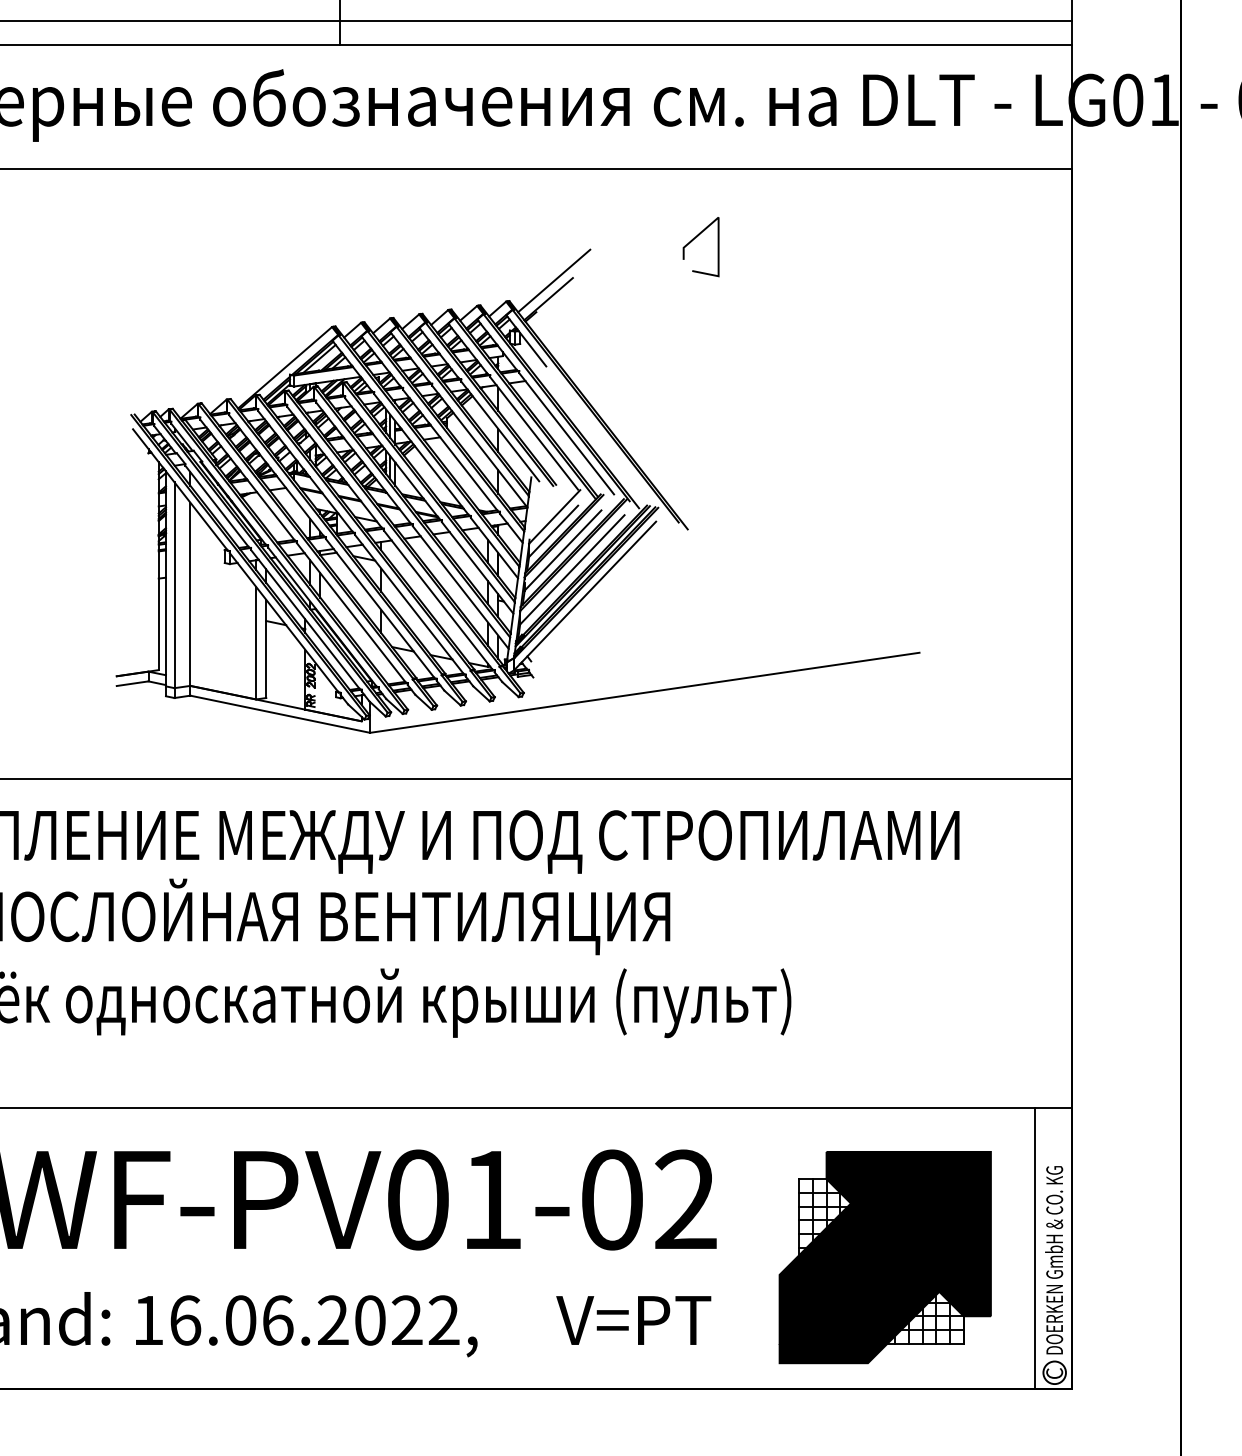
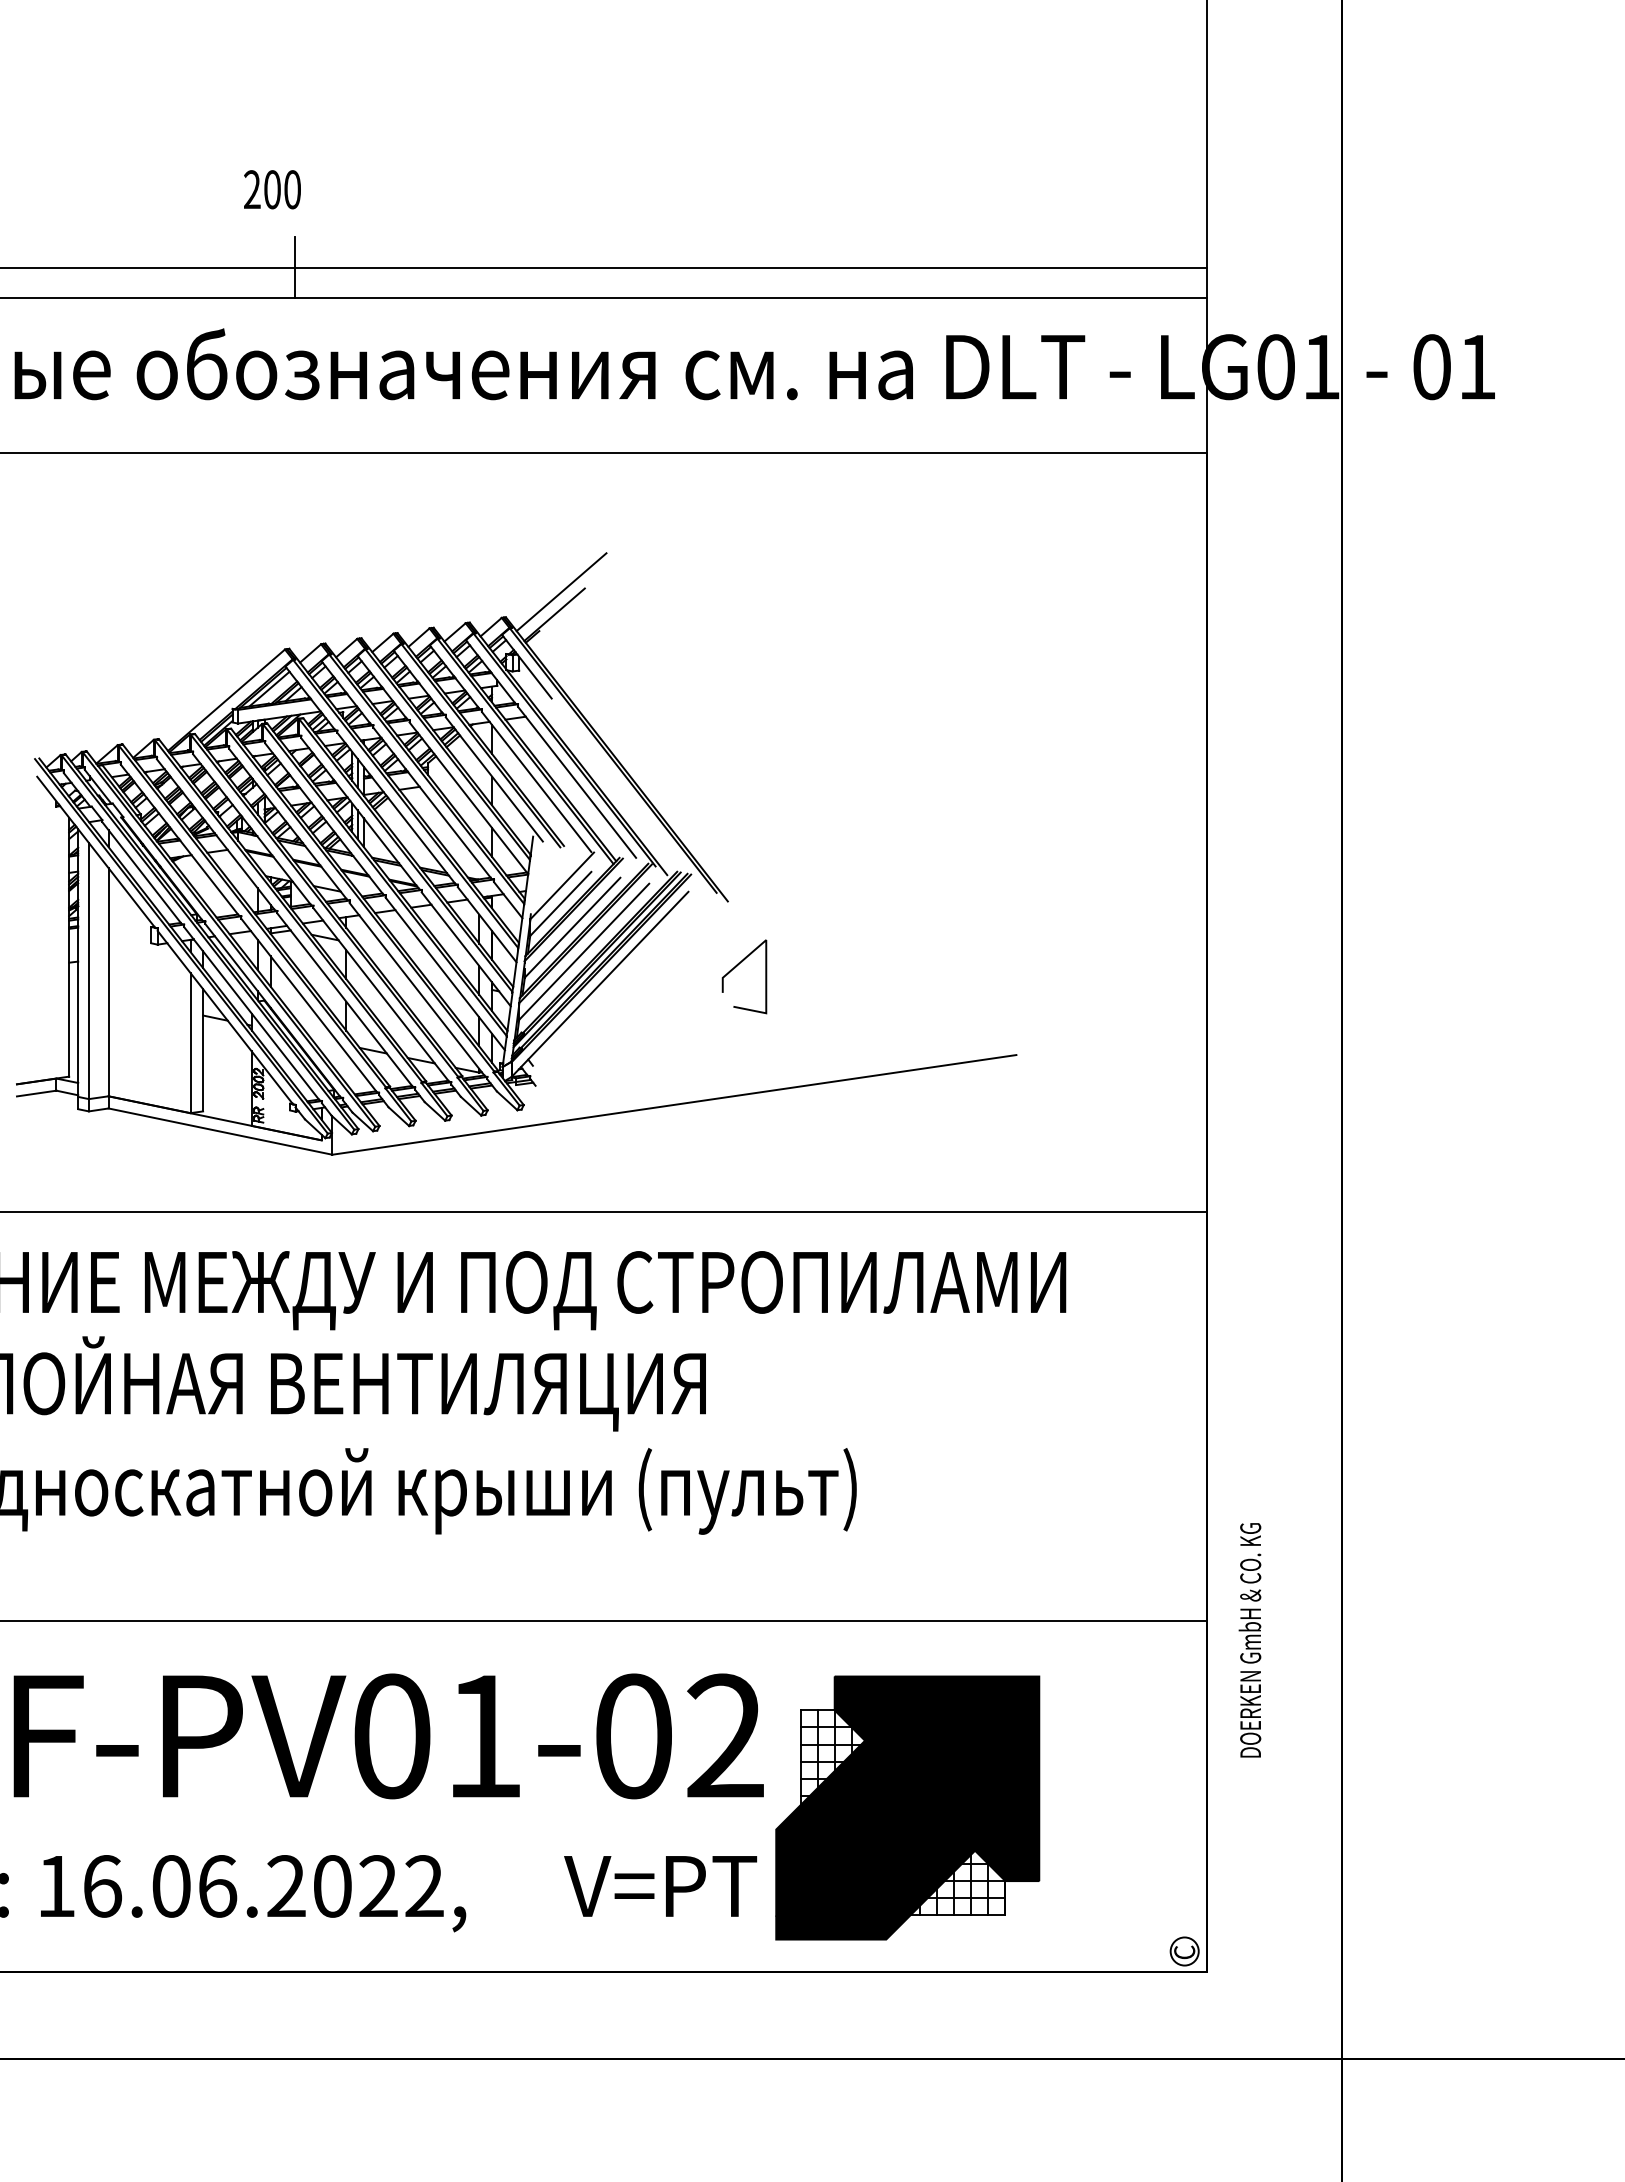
line: (694, 239) -> (736, 967), moved
line: (1035, 1248) -> (1160, 1796), removed
part: (885, 1257) -> (907, 1807), moved
text: (1053, 1260) -> (1249, 1640), moved

